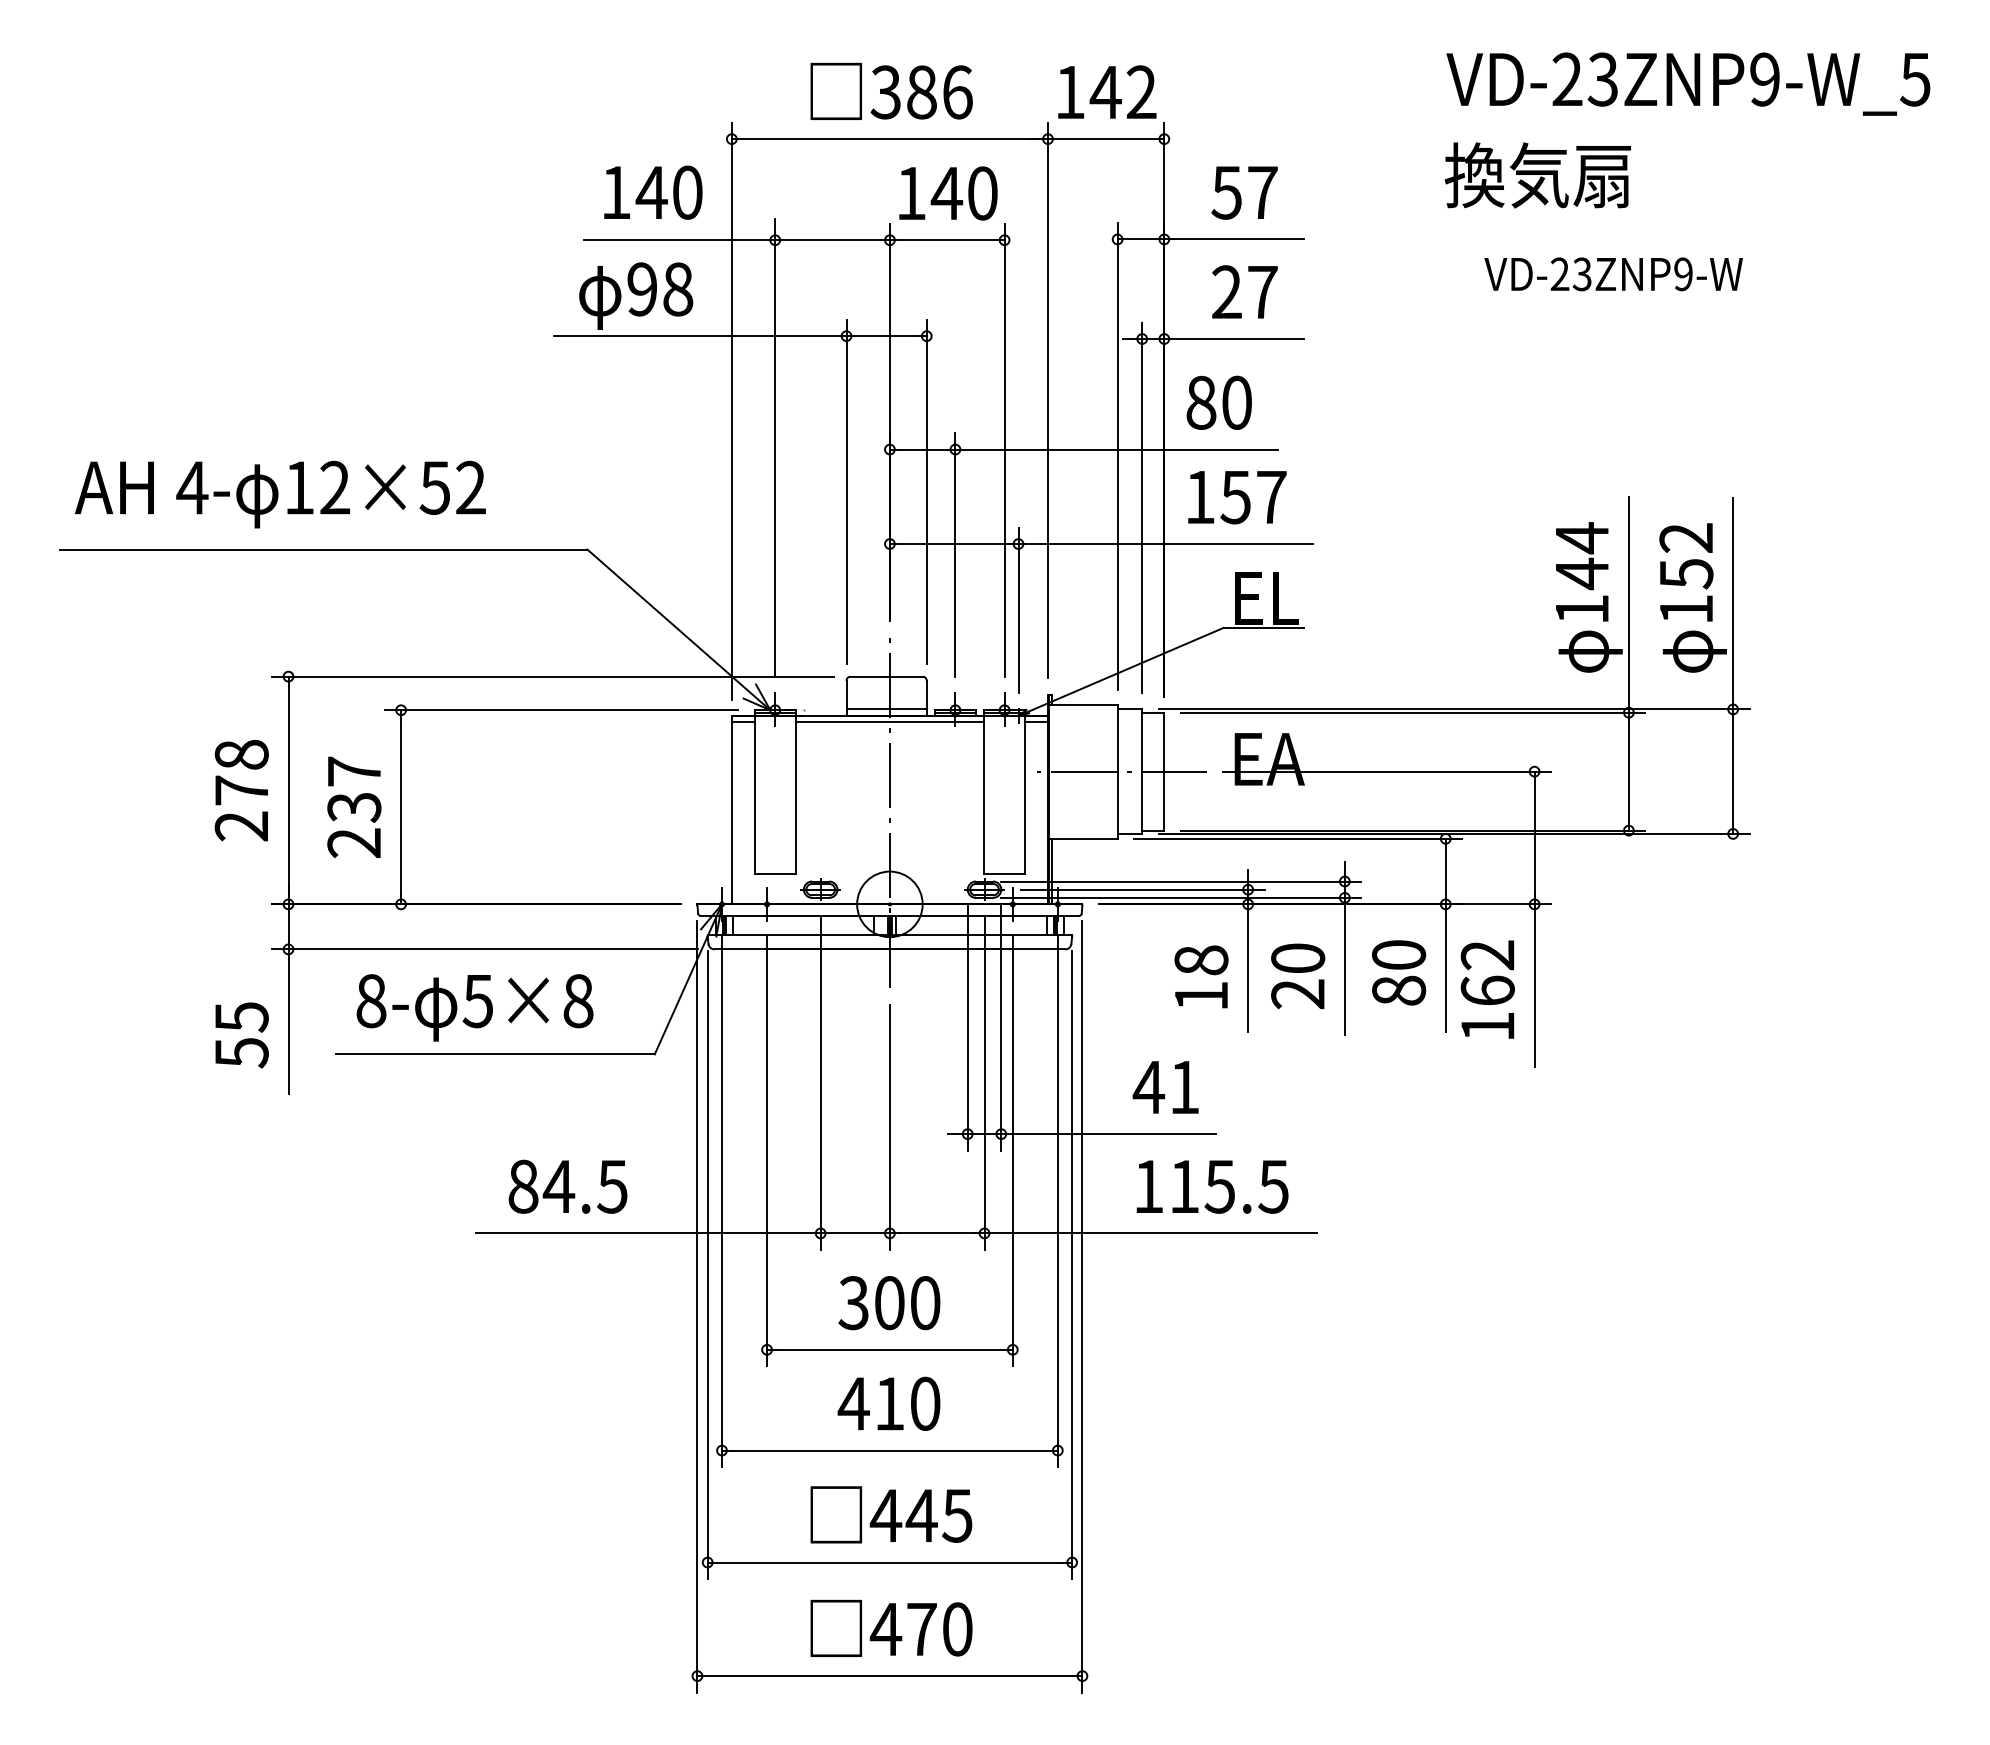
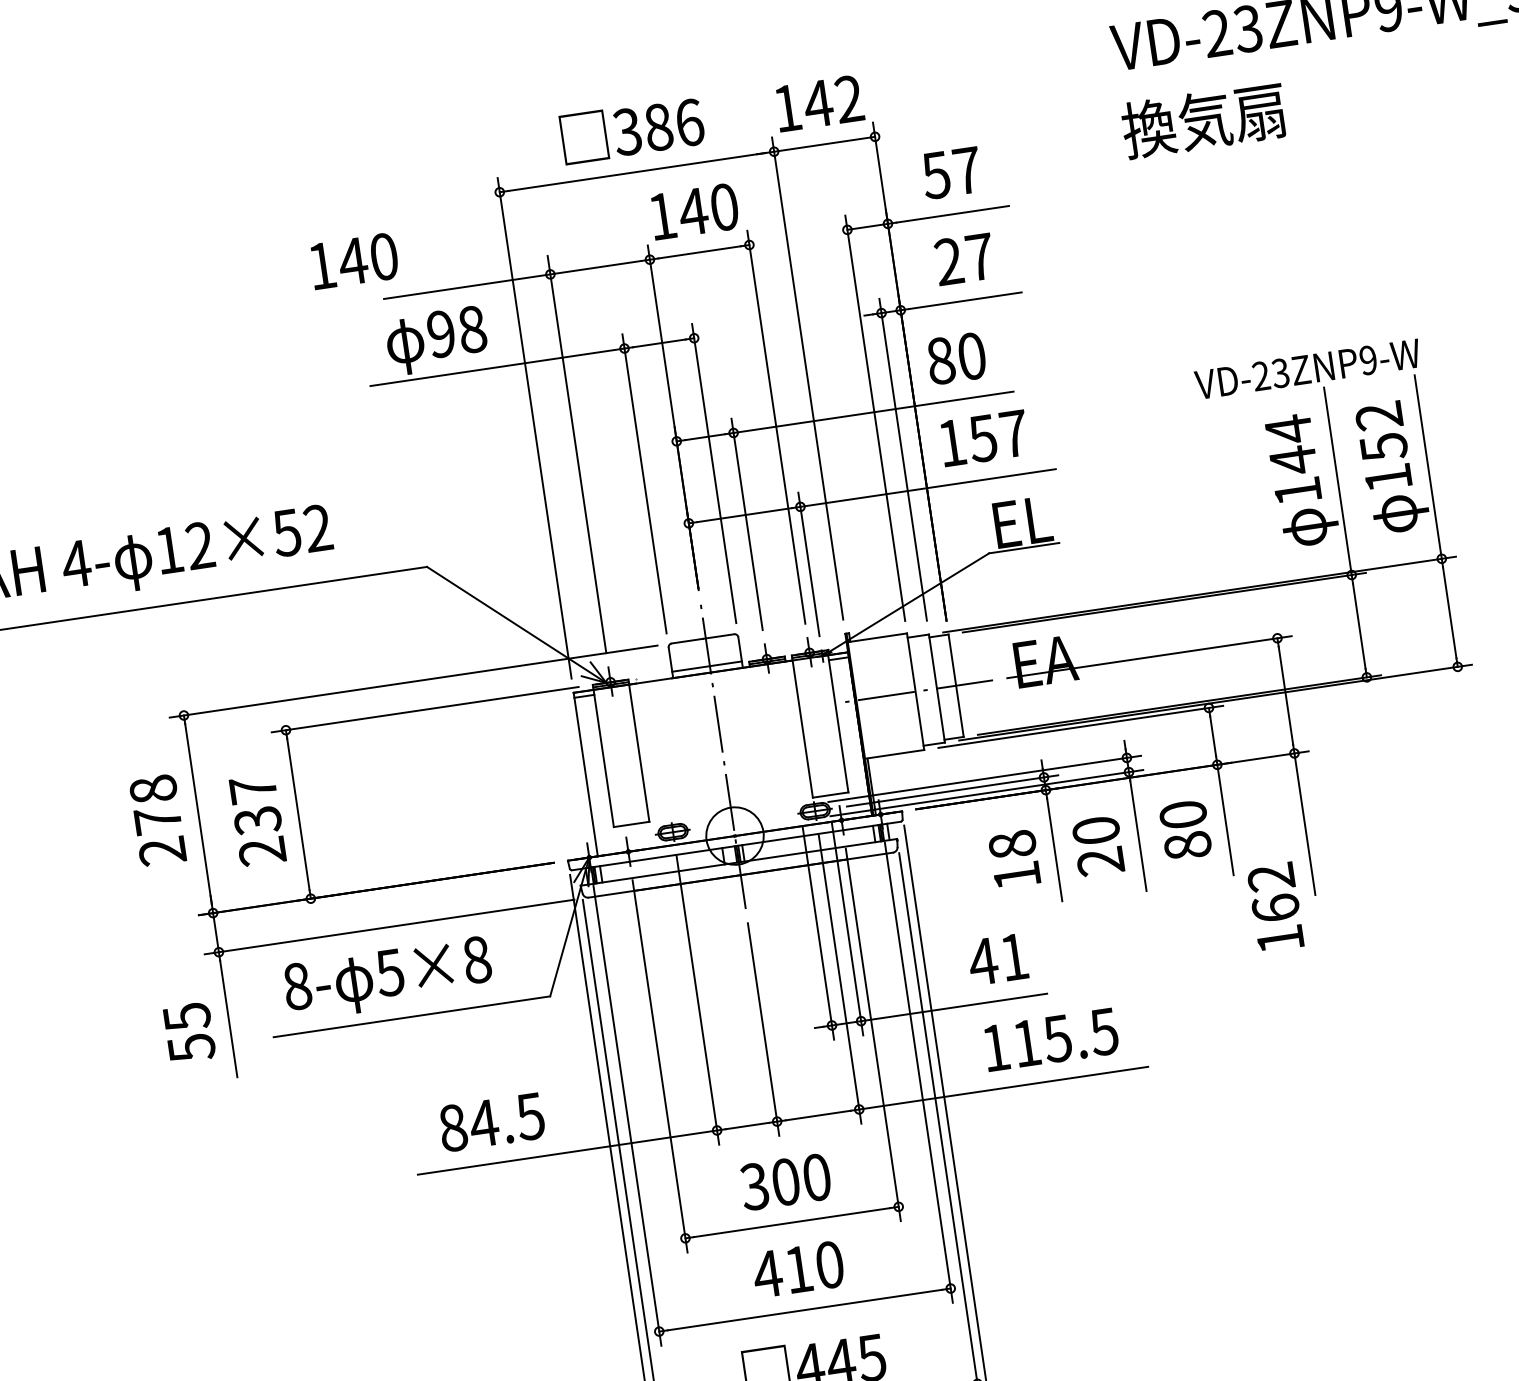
text: (653, 192) -> (354, 261), moved
text: (1613, 274) -> (1307, 369), moved
line: (889, 721) -> (711, 677), removed
text: (1487, 989) -> (1275, 907), moved

